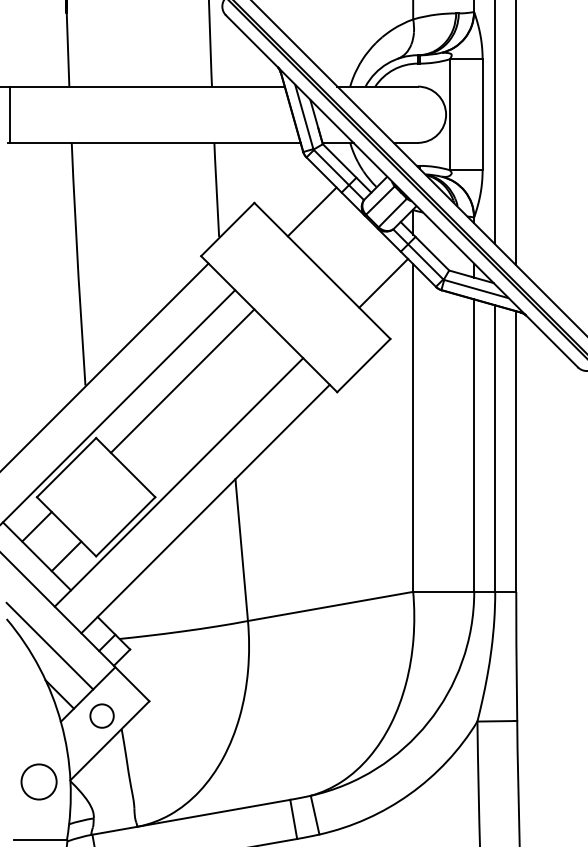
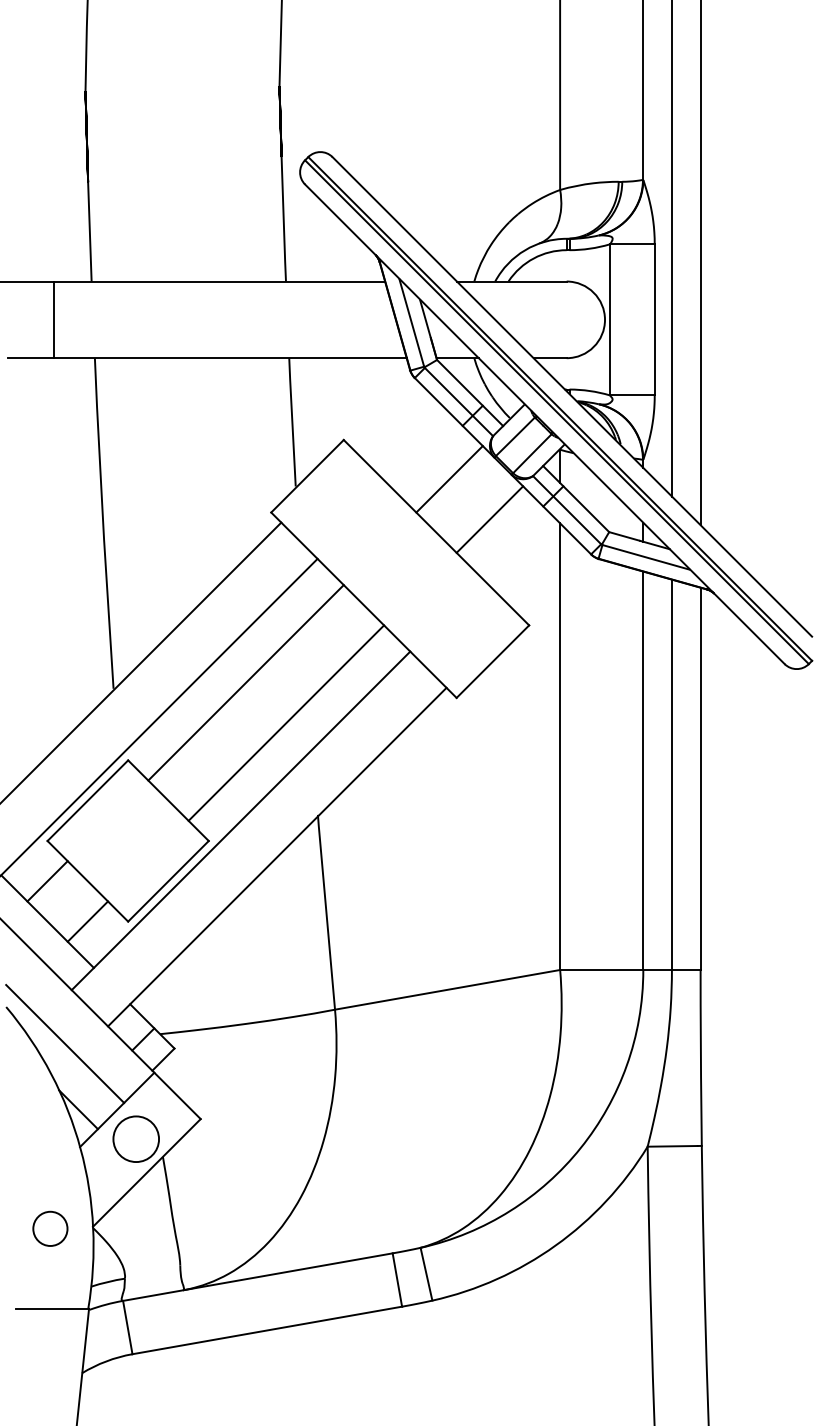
line: (9, 114) -> (53, 319), moved
line: (312, 212) -> (449, 479), moved
line: (383, 283) -> (489, 519), moved
line: (212, 410) -> (286, 722), added
circle: (102, 716) -> (136, 1139), size x1.43
circle: (39, 781) -> (50, 1228), size x0.71

